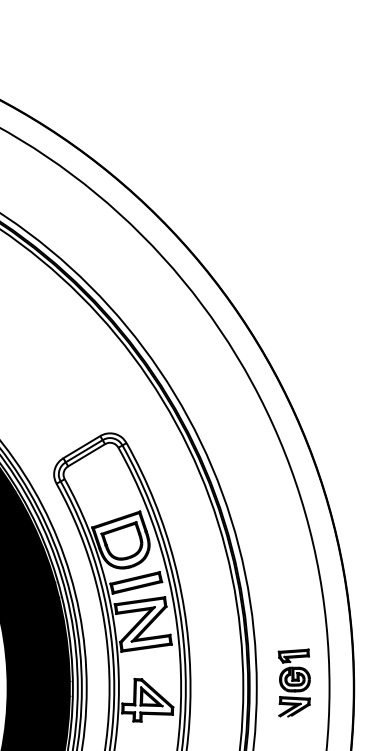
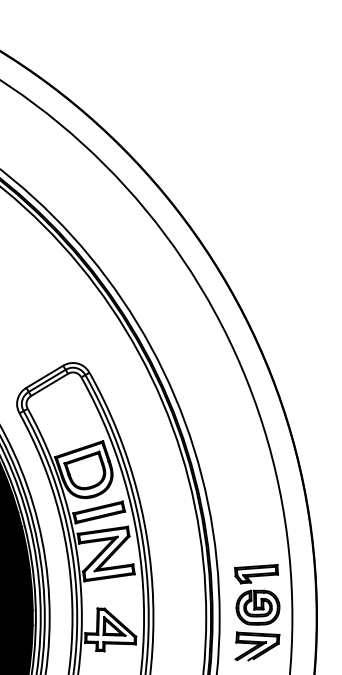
part: (294, 682) -> (257, 612), size x1.43

